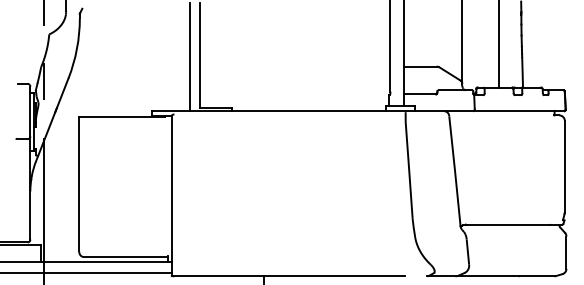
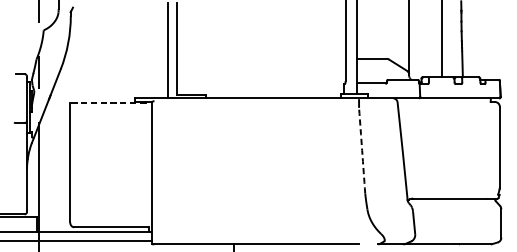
line: (121, 116) -> (107, 102), solid -> dashed
arc: (409, 170) -> (362, 150), solid -> dashed

